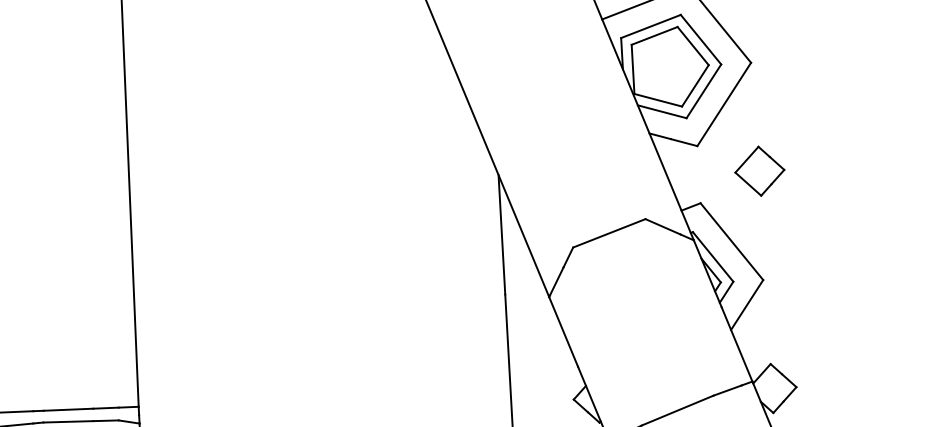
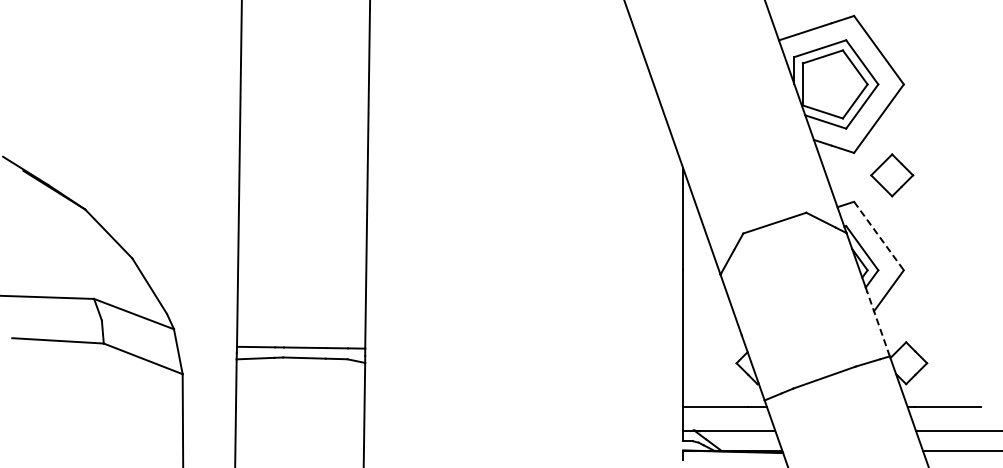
part: (760, 171) -> (892, 175), moved
line: (732, 242) -> (879, 236), solid -> dashed
line: (737, 343) -> (878, 323), solid -> dashed

